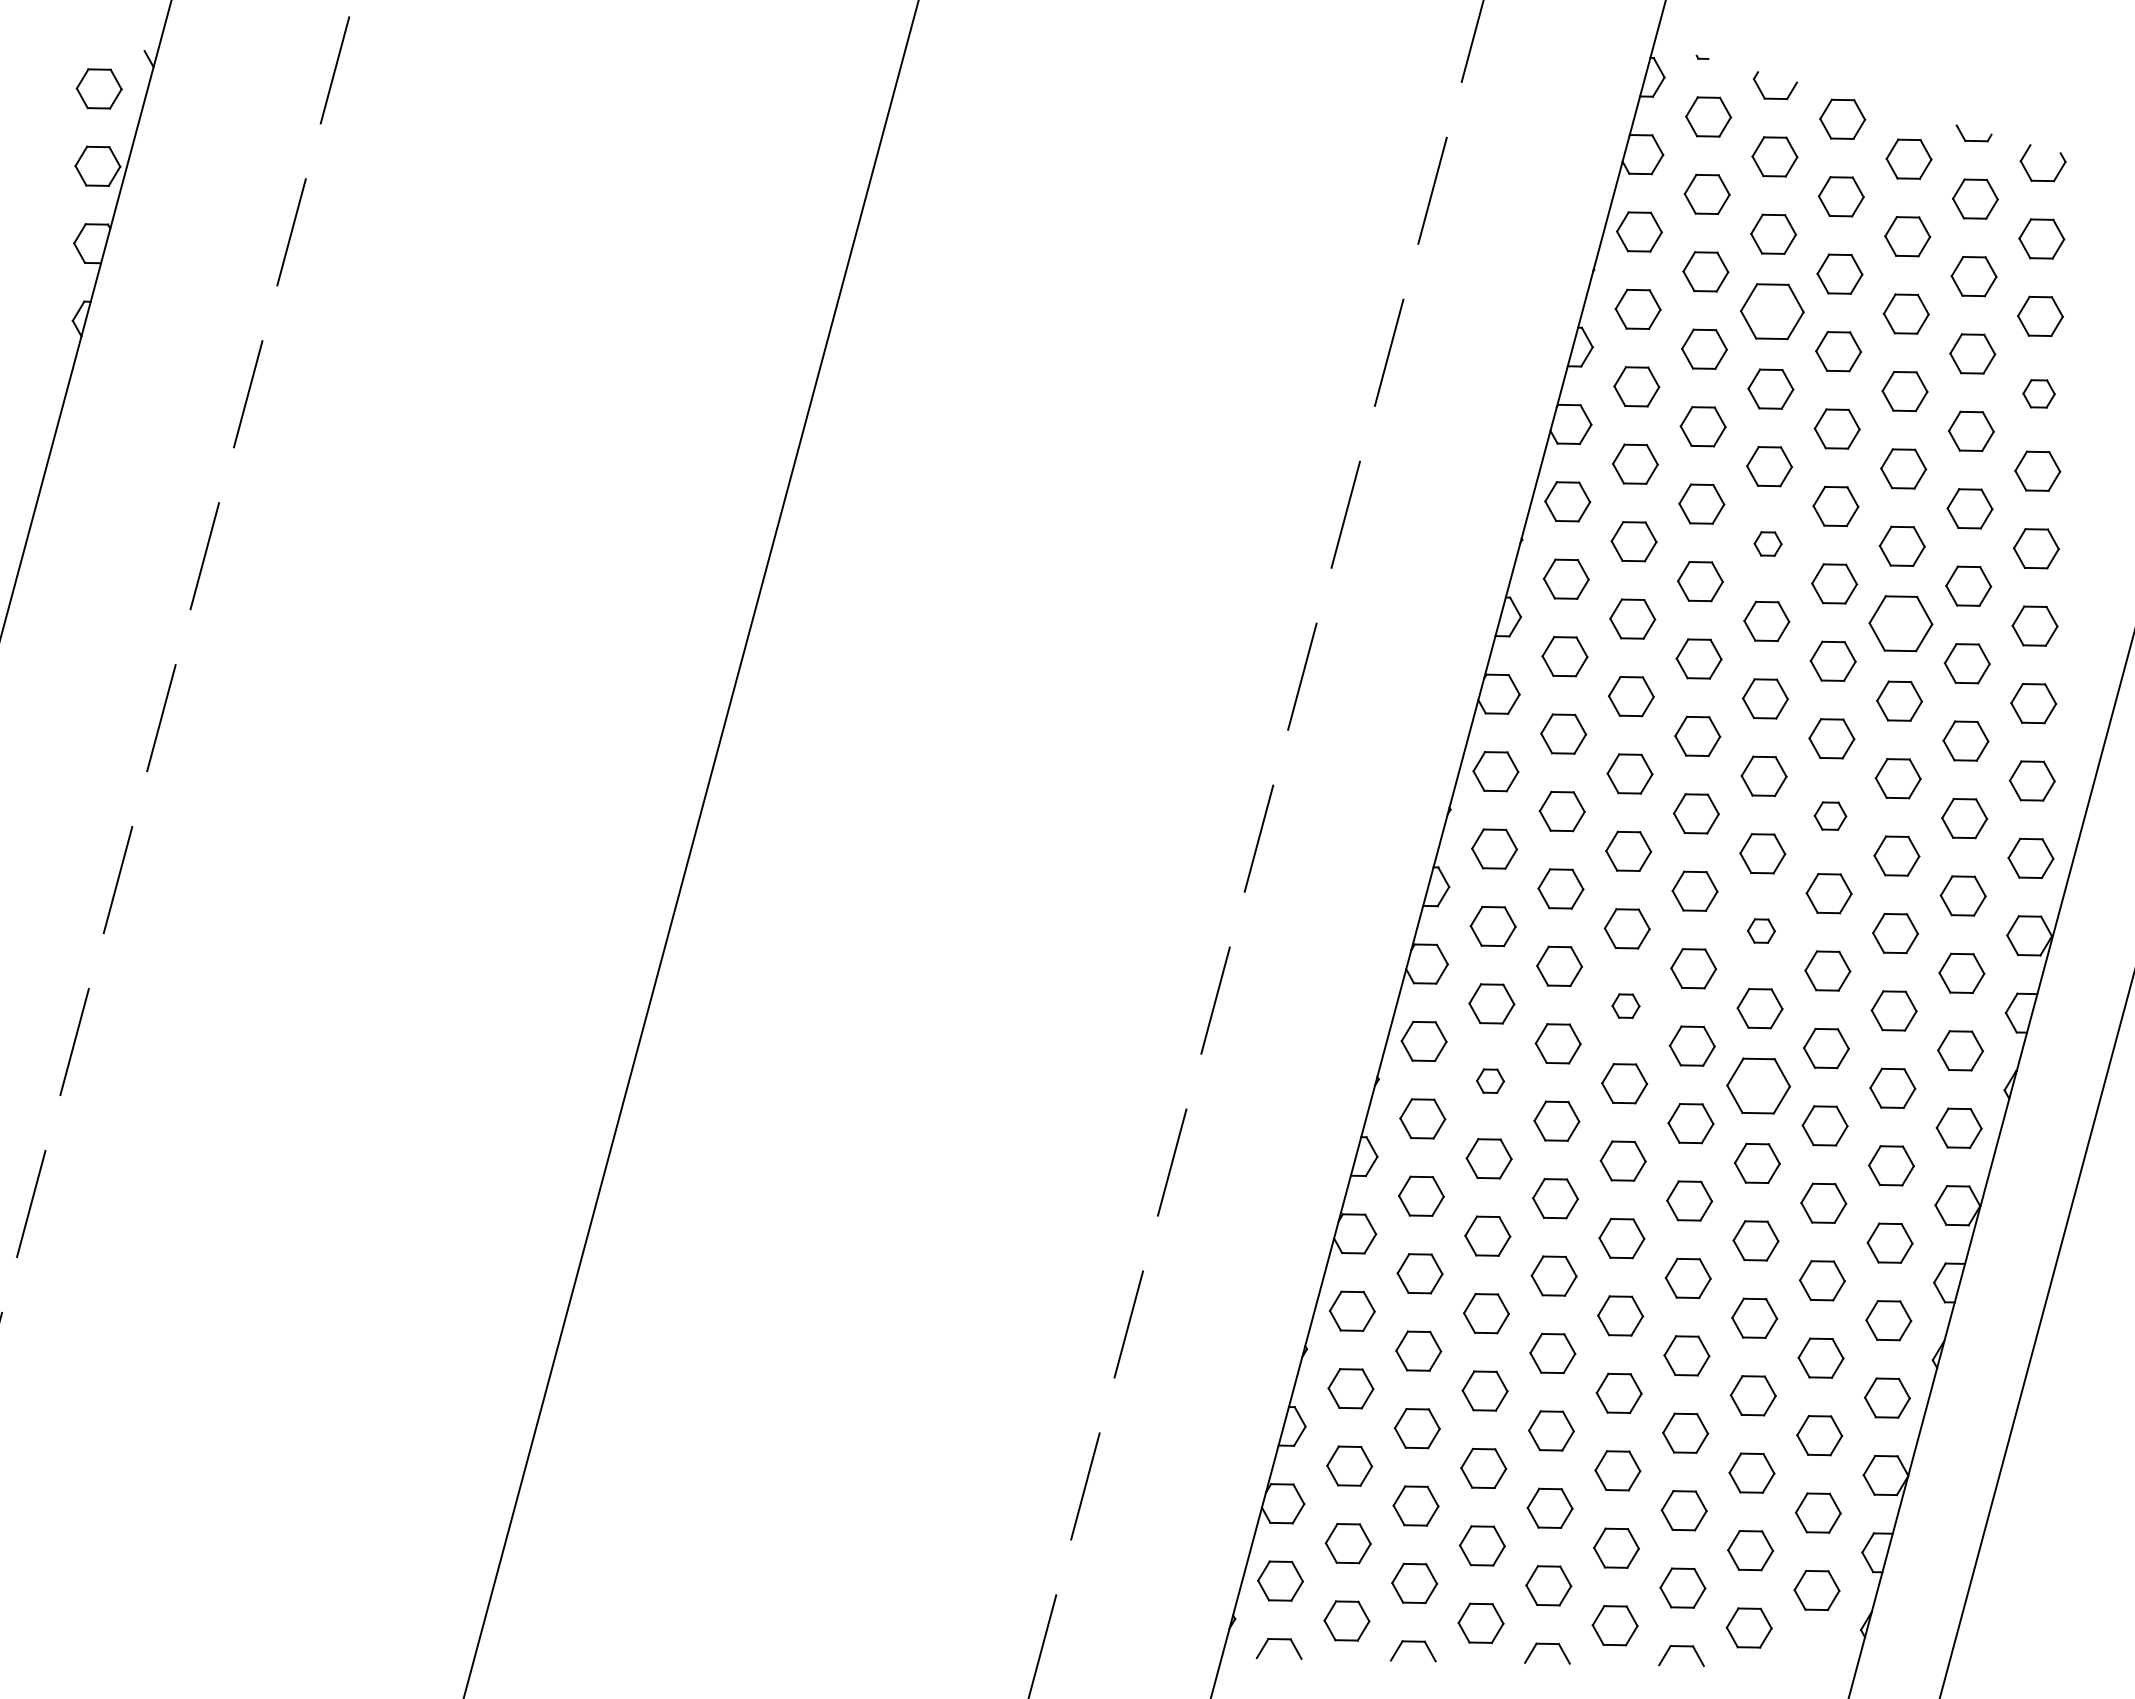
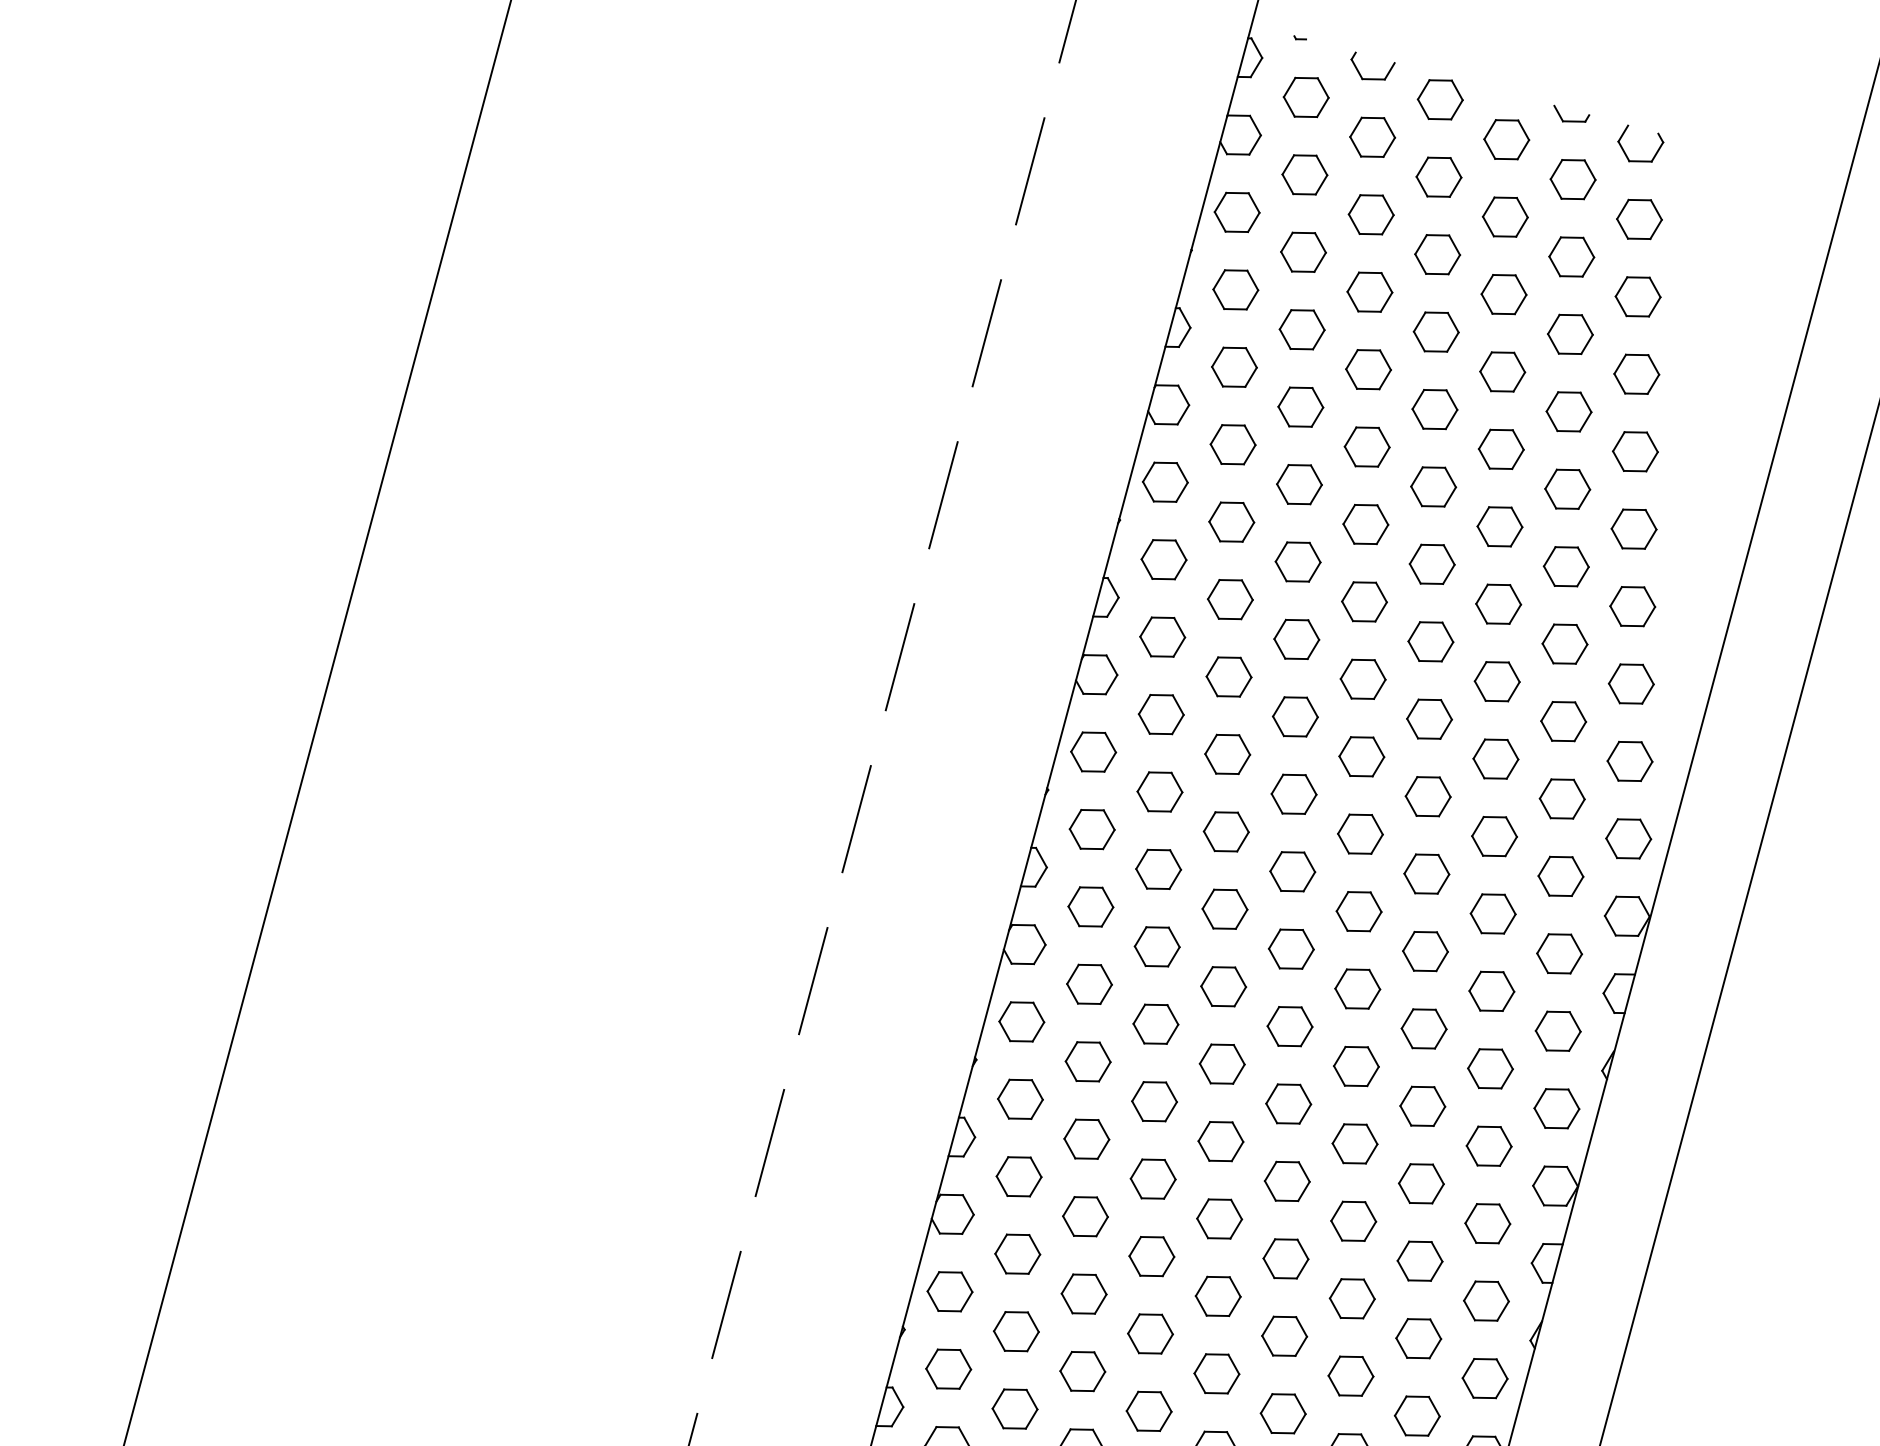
part: (1771, 311) -> (1369, 291), size x0.71
part: (2038, 393) -> (1636, 373), size x1.43
part: (1767, 543) -> (1365, 523), size x1.67
part: (1900, 623) -> (1498, 603), size x0.71
part: (1830, 815) -> (1428, 795), size x1.43
part: (1761, 930) -> (1359, 910), size x1.67
part: (1625, 1005) -> (1223, 985), size x1.67
part: (1490, 1080) -> (1088, 1060), size x1.67
part: (1758, 1085) -> (1356, 1065), size x0.71

